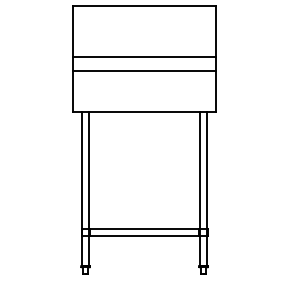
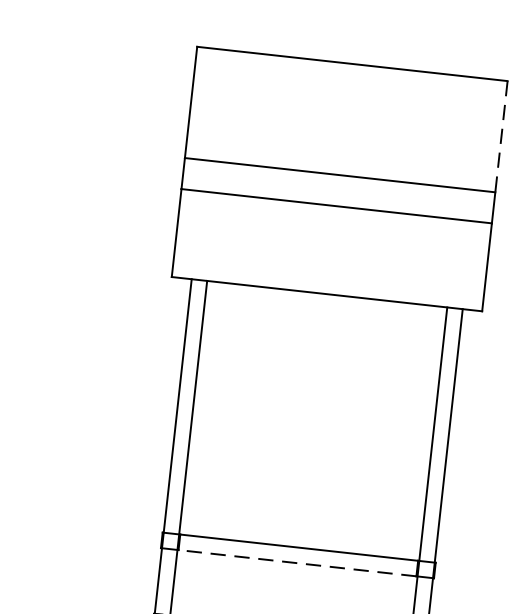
line: (216, 31) -> (502, 137), solid -> dashed
line: (144, 236) -> (297, 564), solid -> dashed

